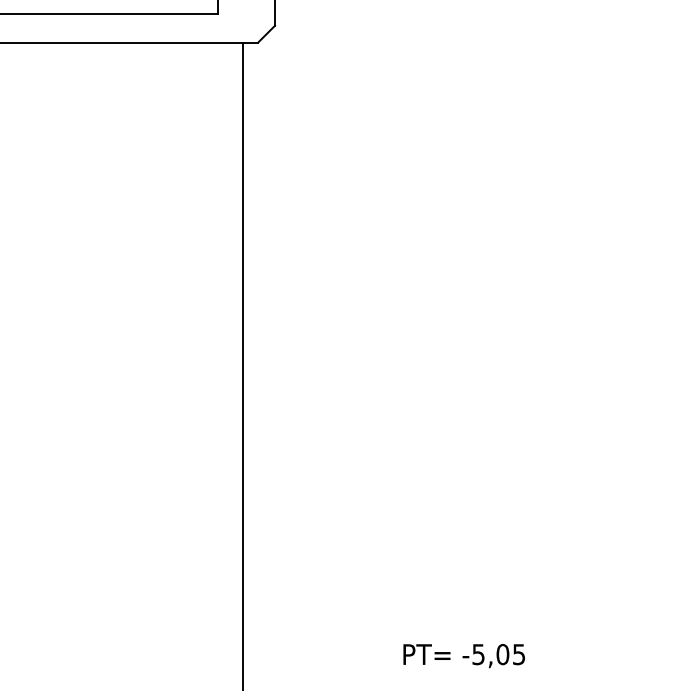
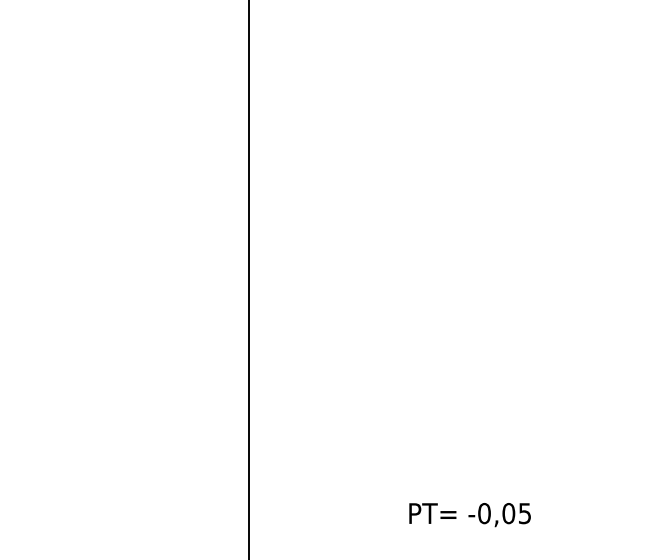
text: (478, 654) -> (484, 513), -5,05 -> -0,05

